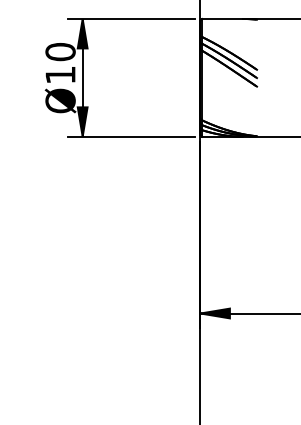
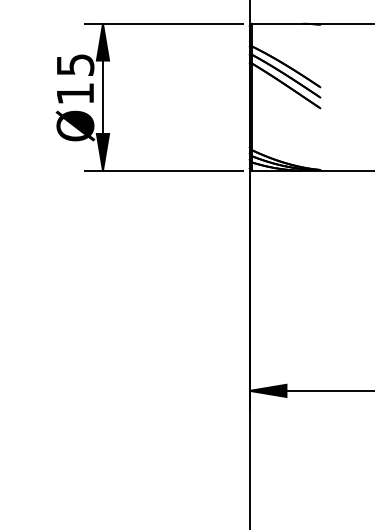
text: (60, 52) -> (75, 65), Ø10 -> Ø15

